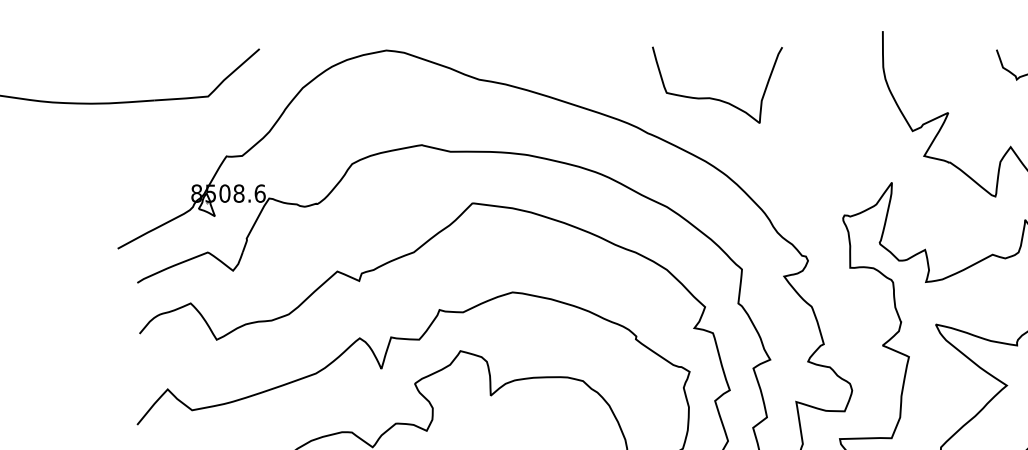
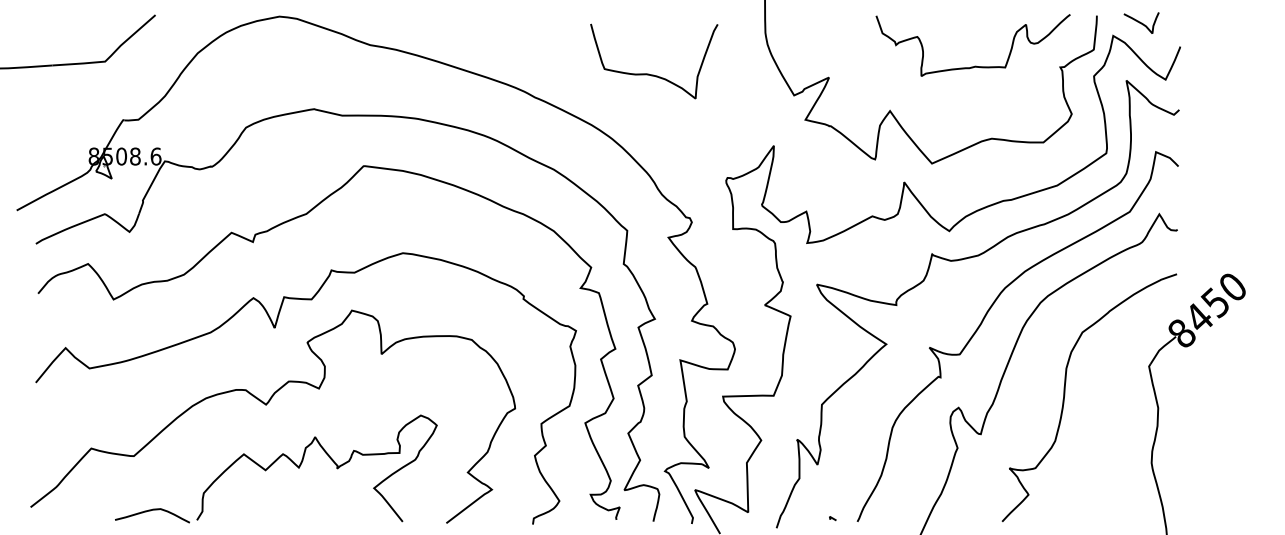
curve: (712, 97) -> (649, 73), moved

